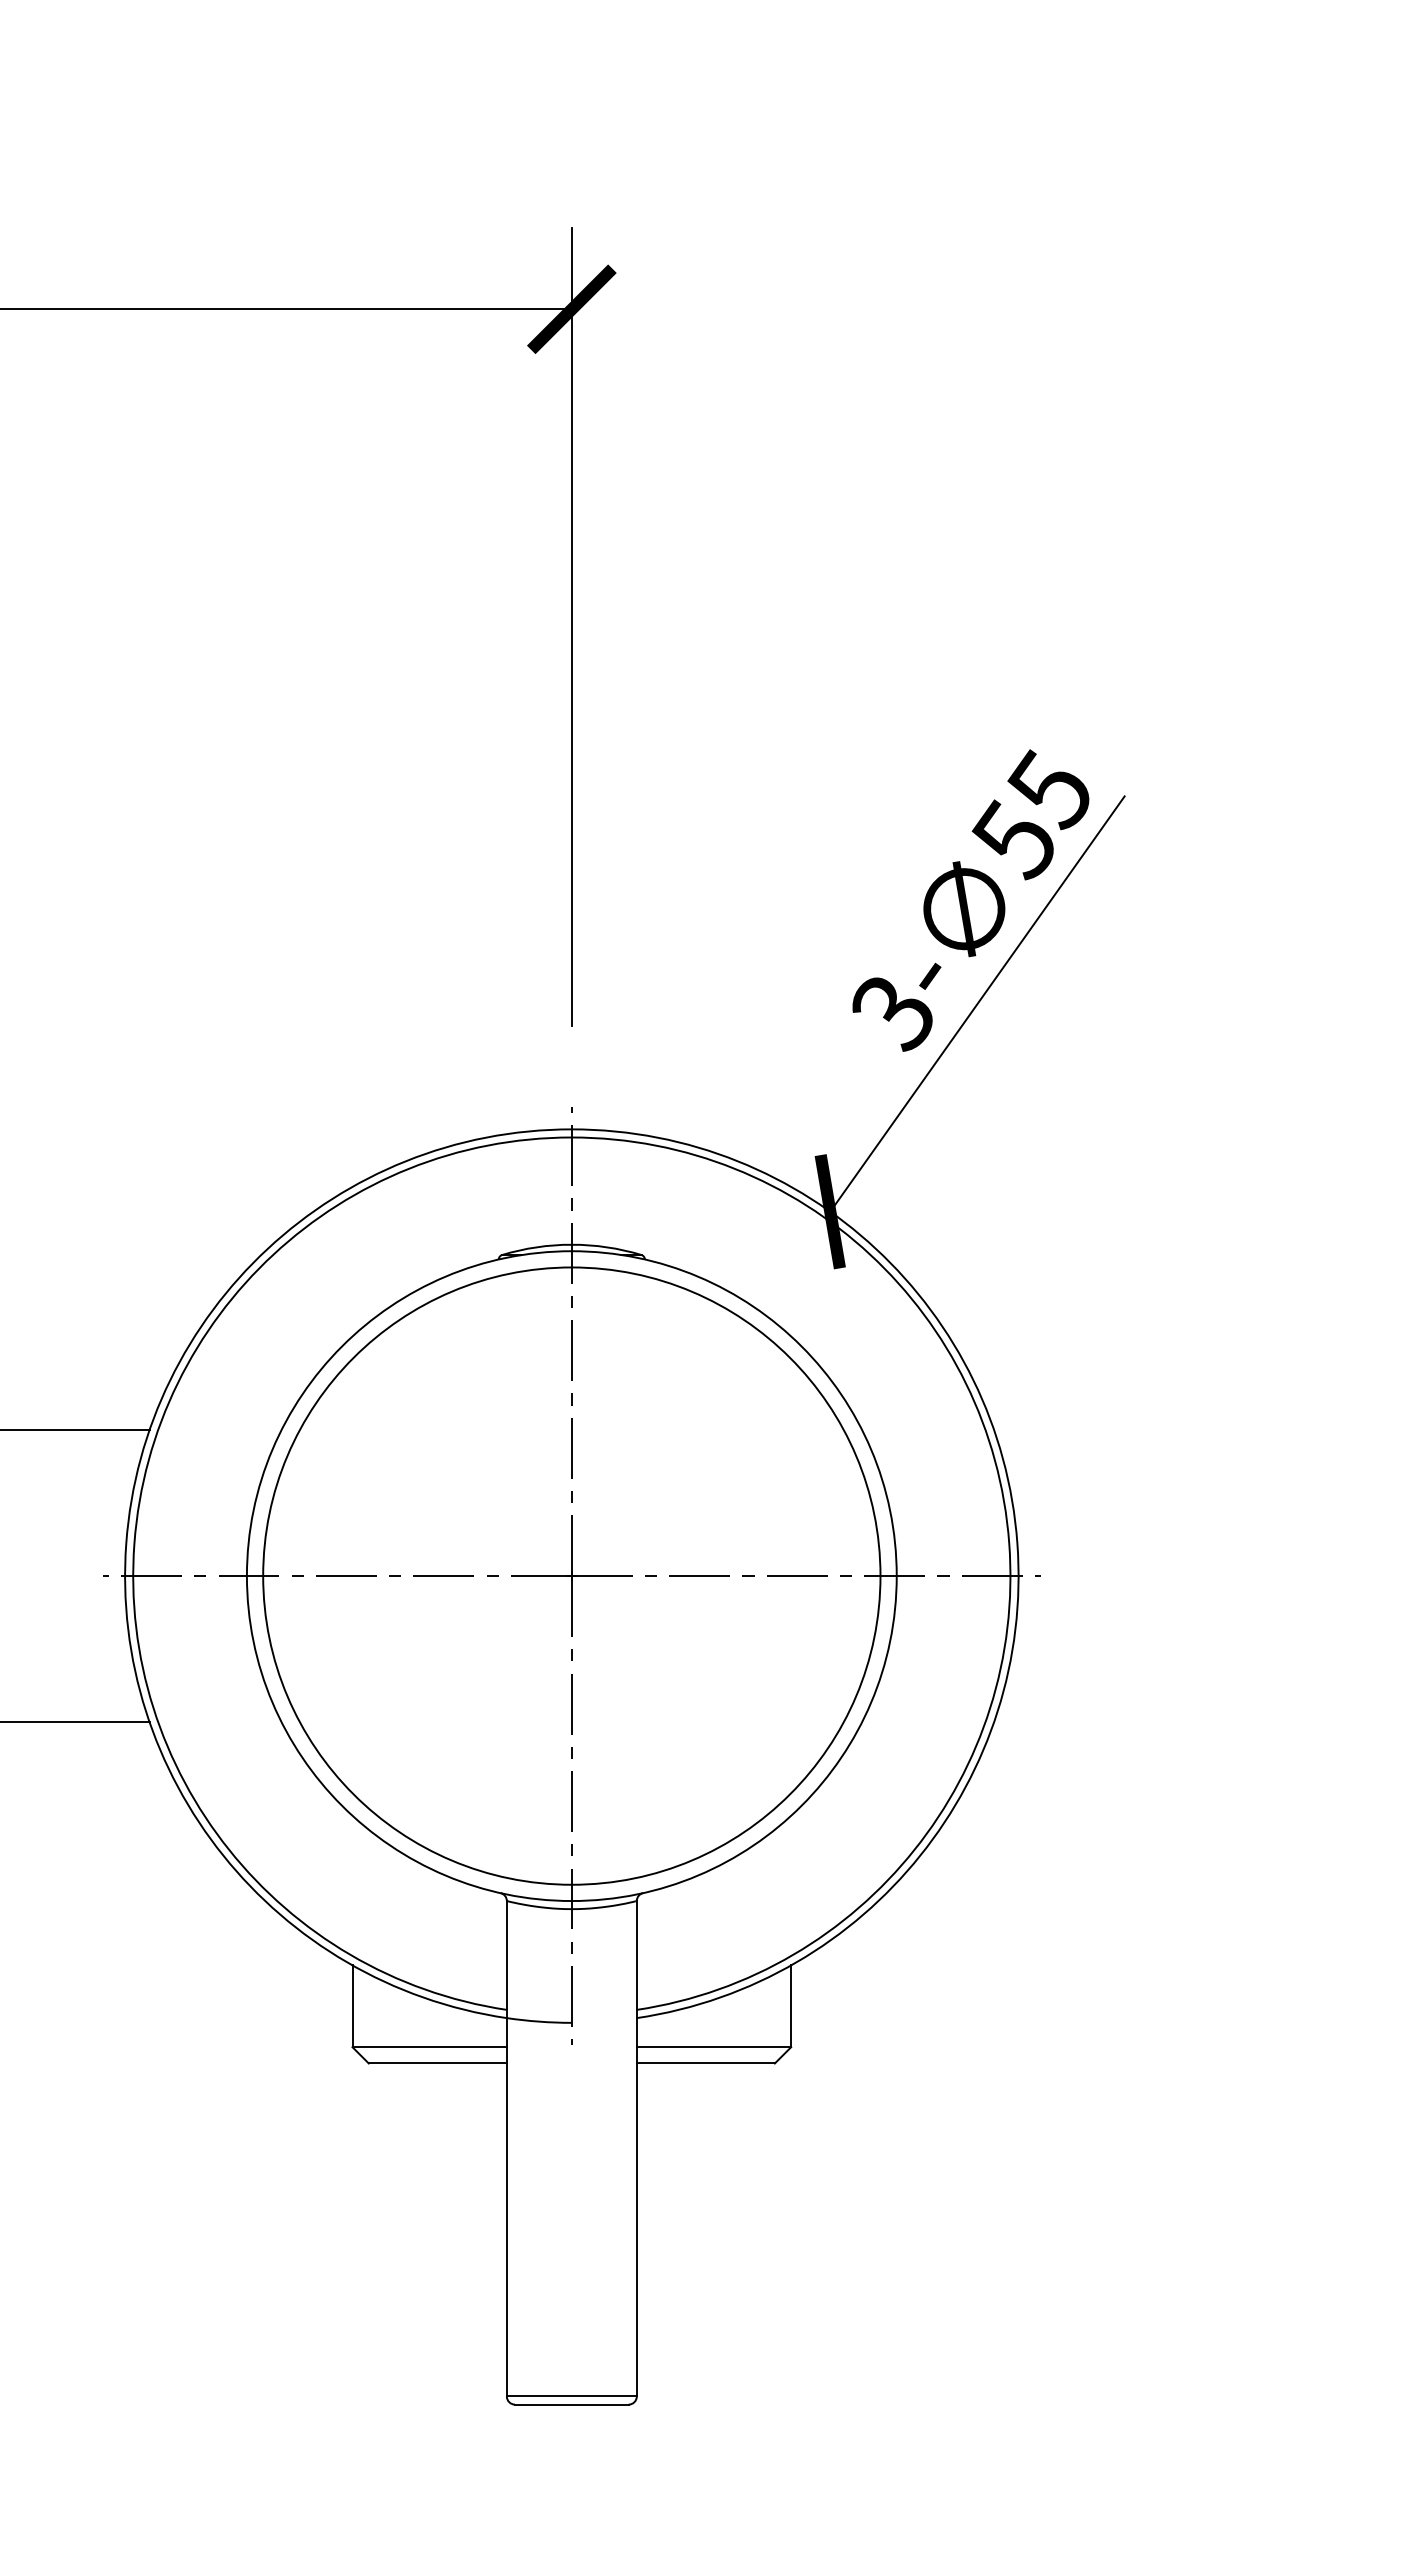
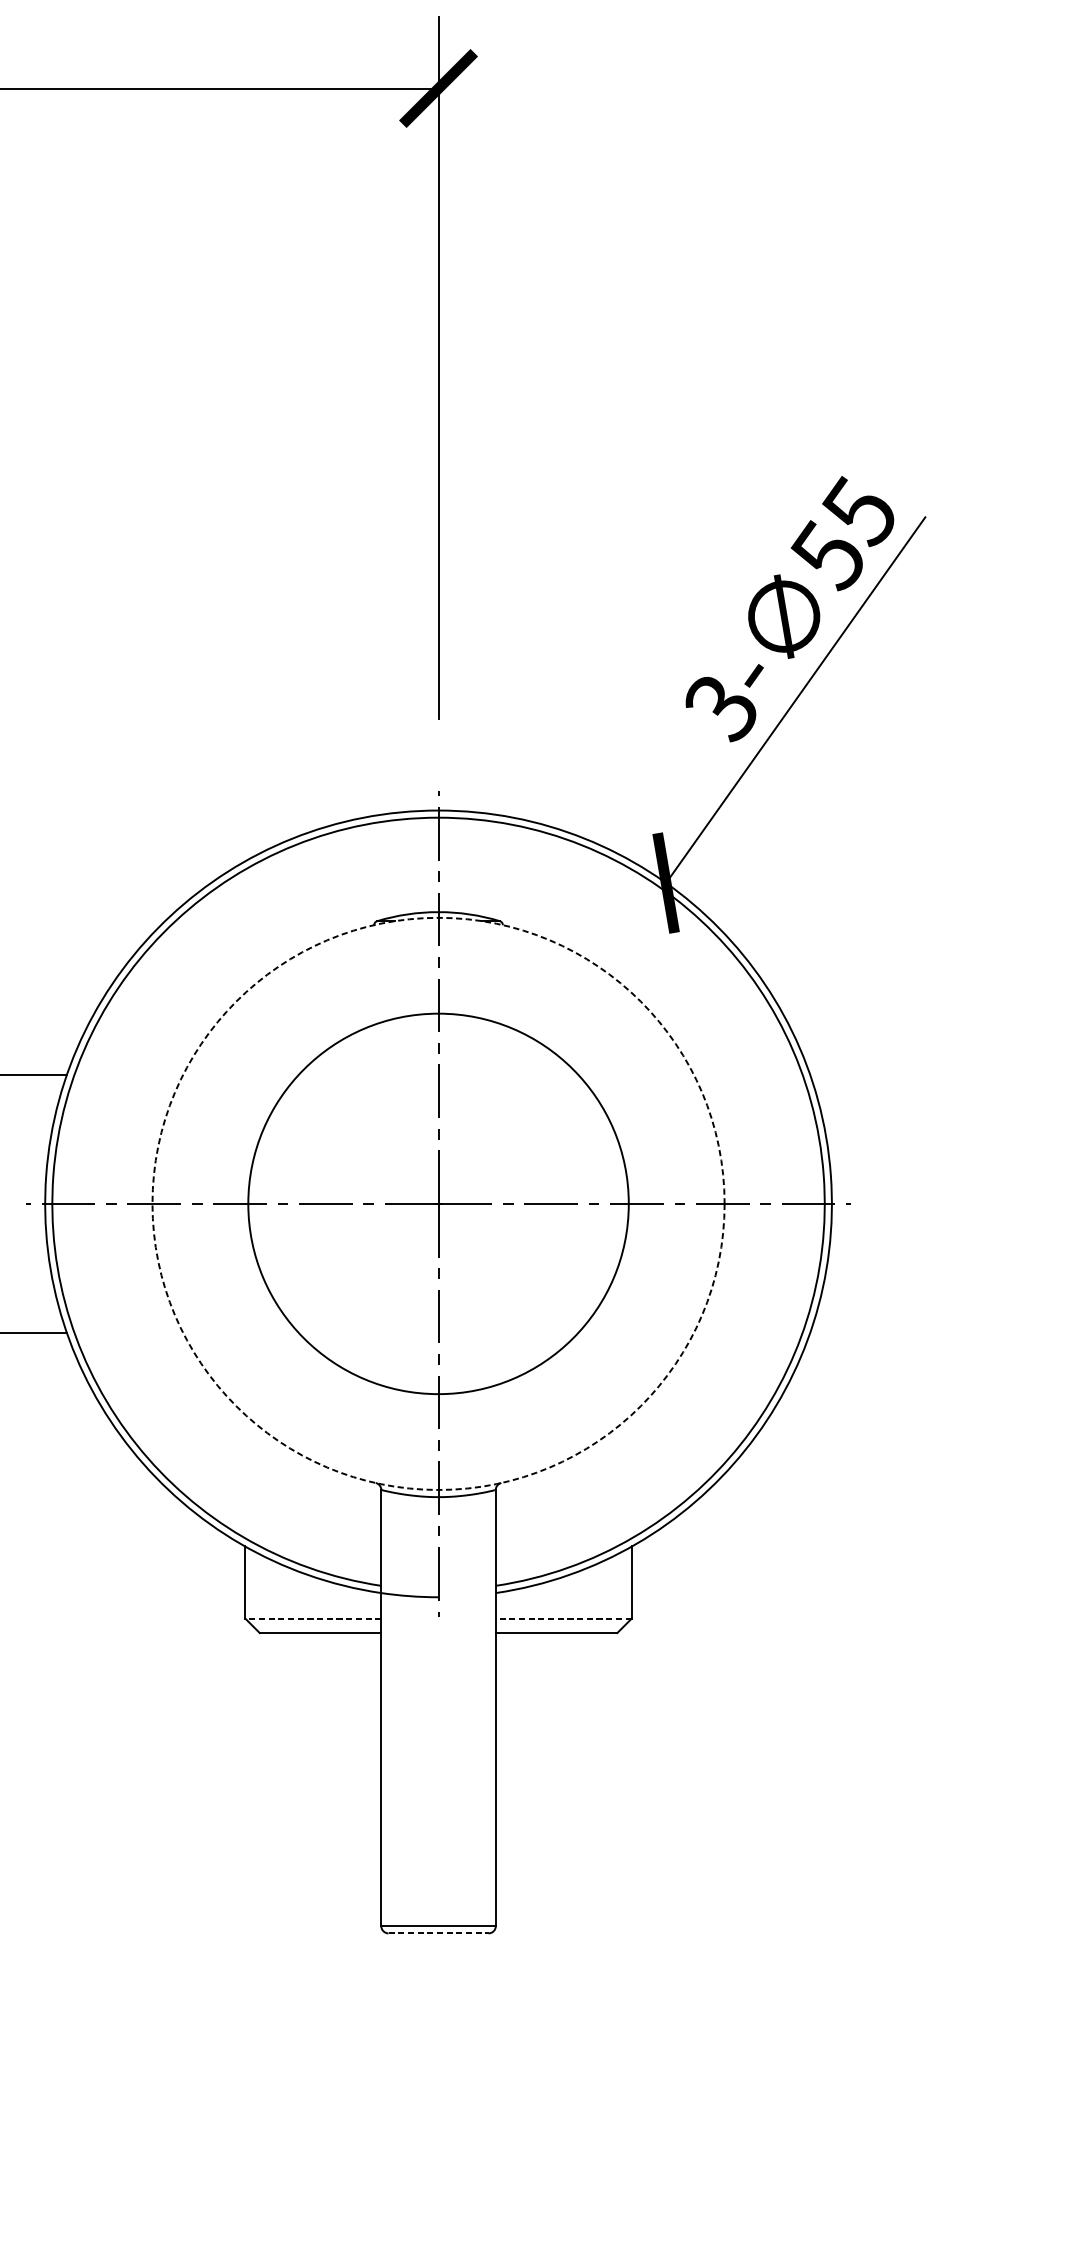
circle: (571, 1575) -> (438, 1203), size x0.7
circle: (571, 1576) -> (438, 1204), solid -> dashed
line: (429, 2047) -> (313, 1618), solid -> dashed
line: (713, 2047) -> (563, 1618), solid -> dashed
line: (571, 2404) -> (438, 1933), solid -> dashed

